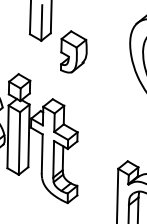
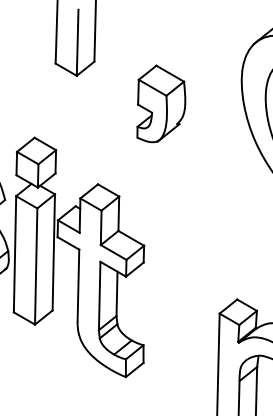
part: (73, 51) -> (160, 103), moved

